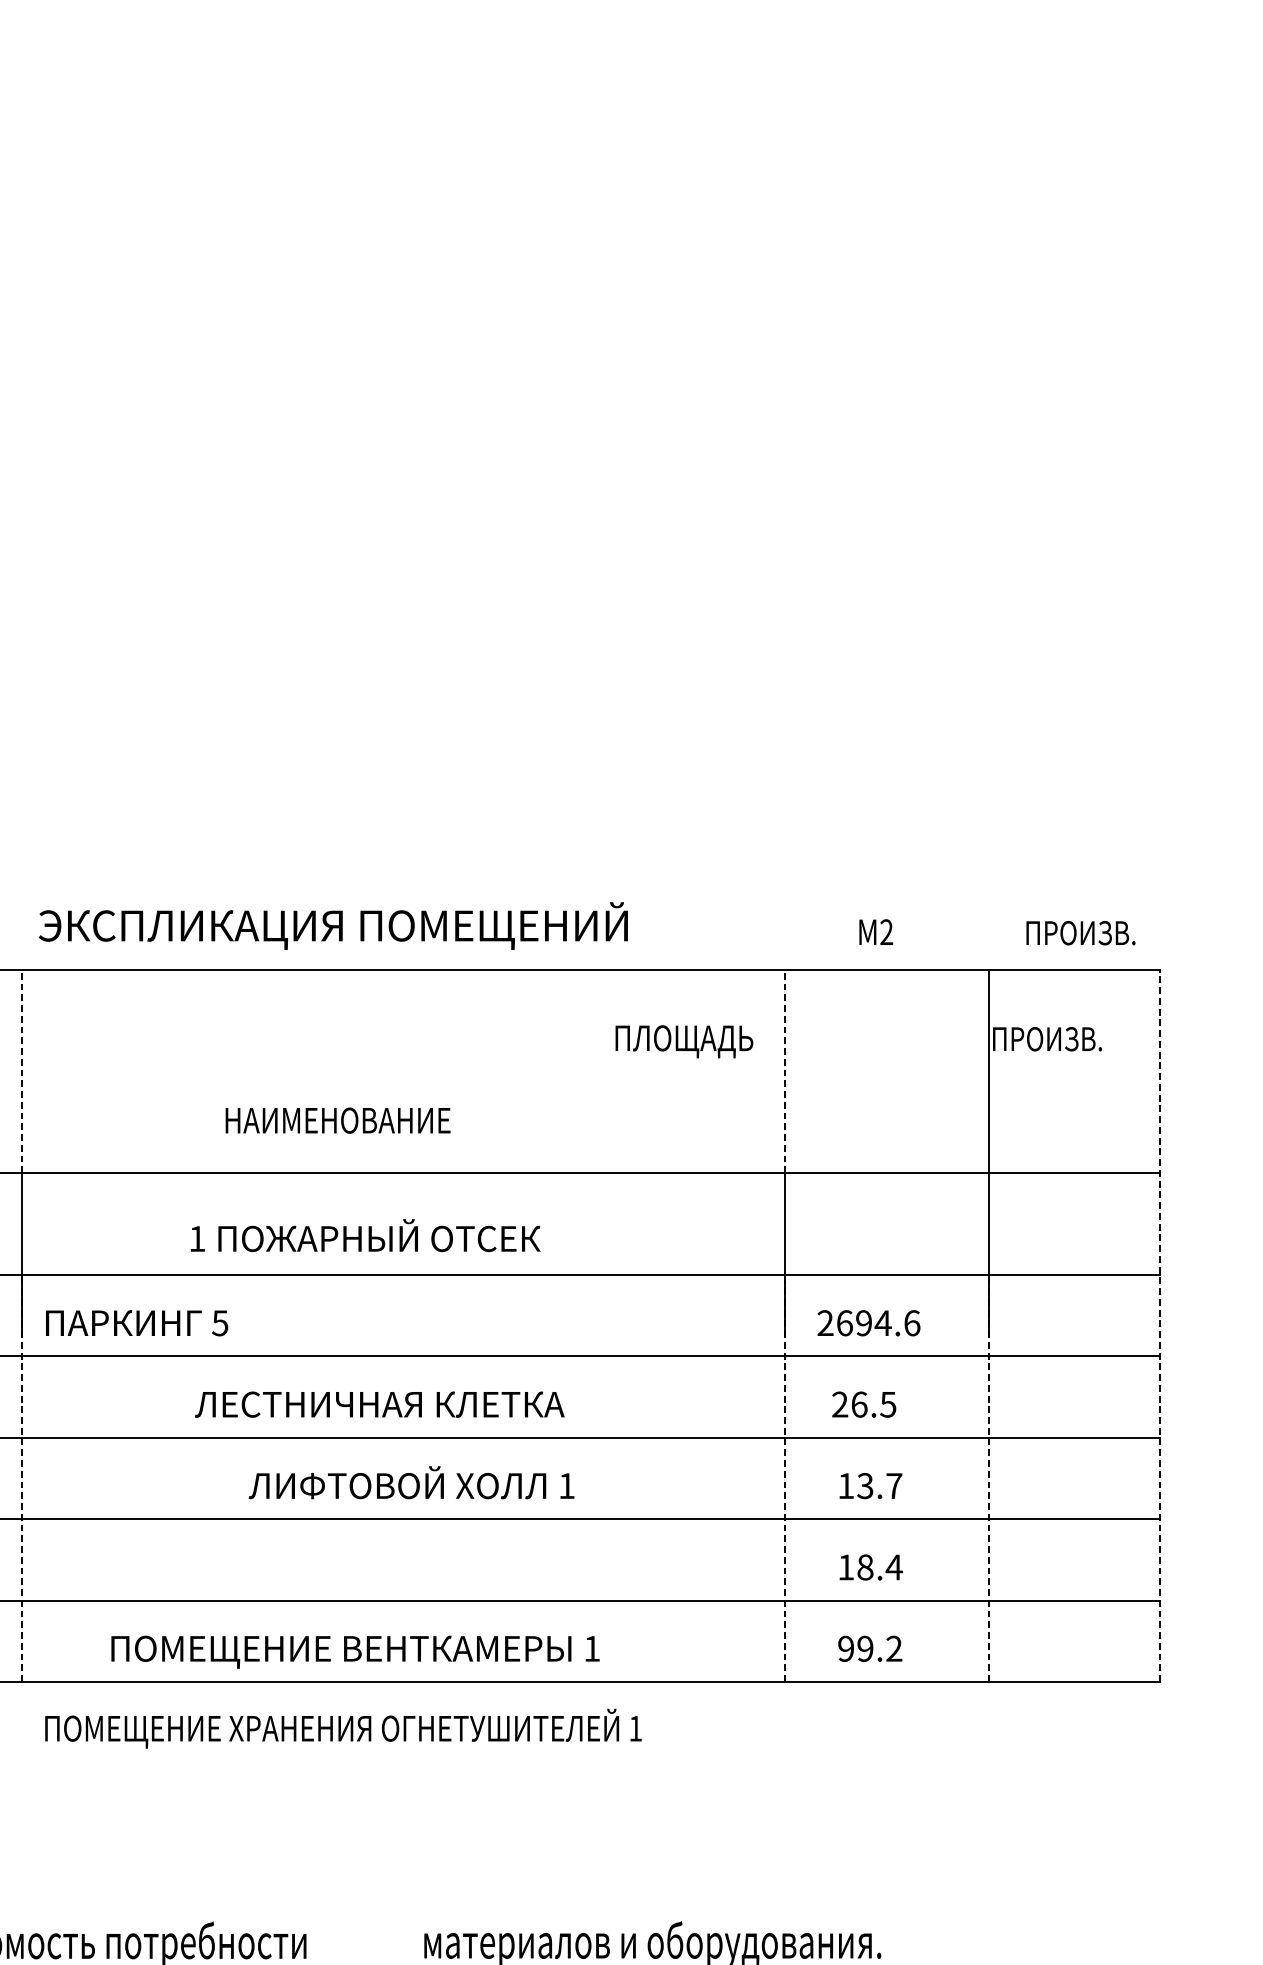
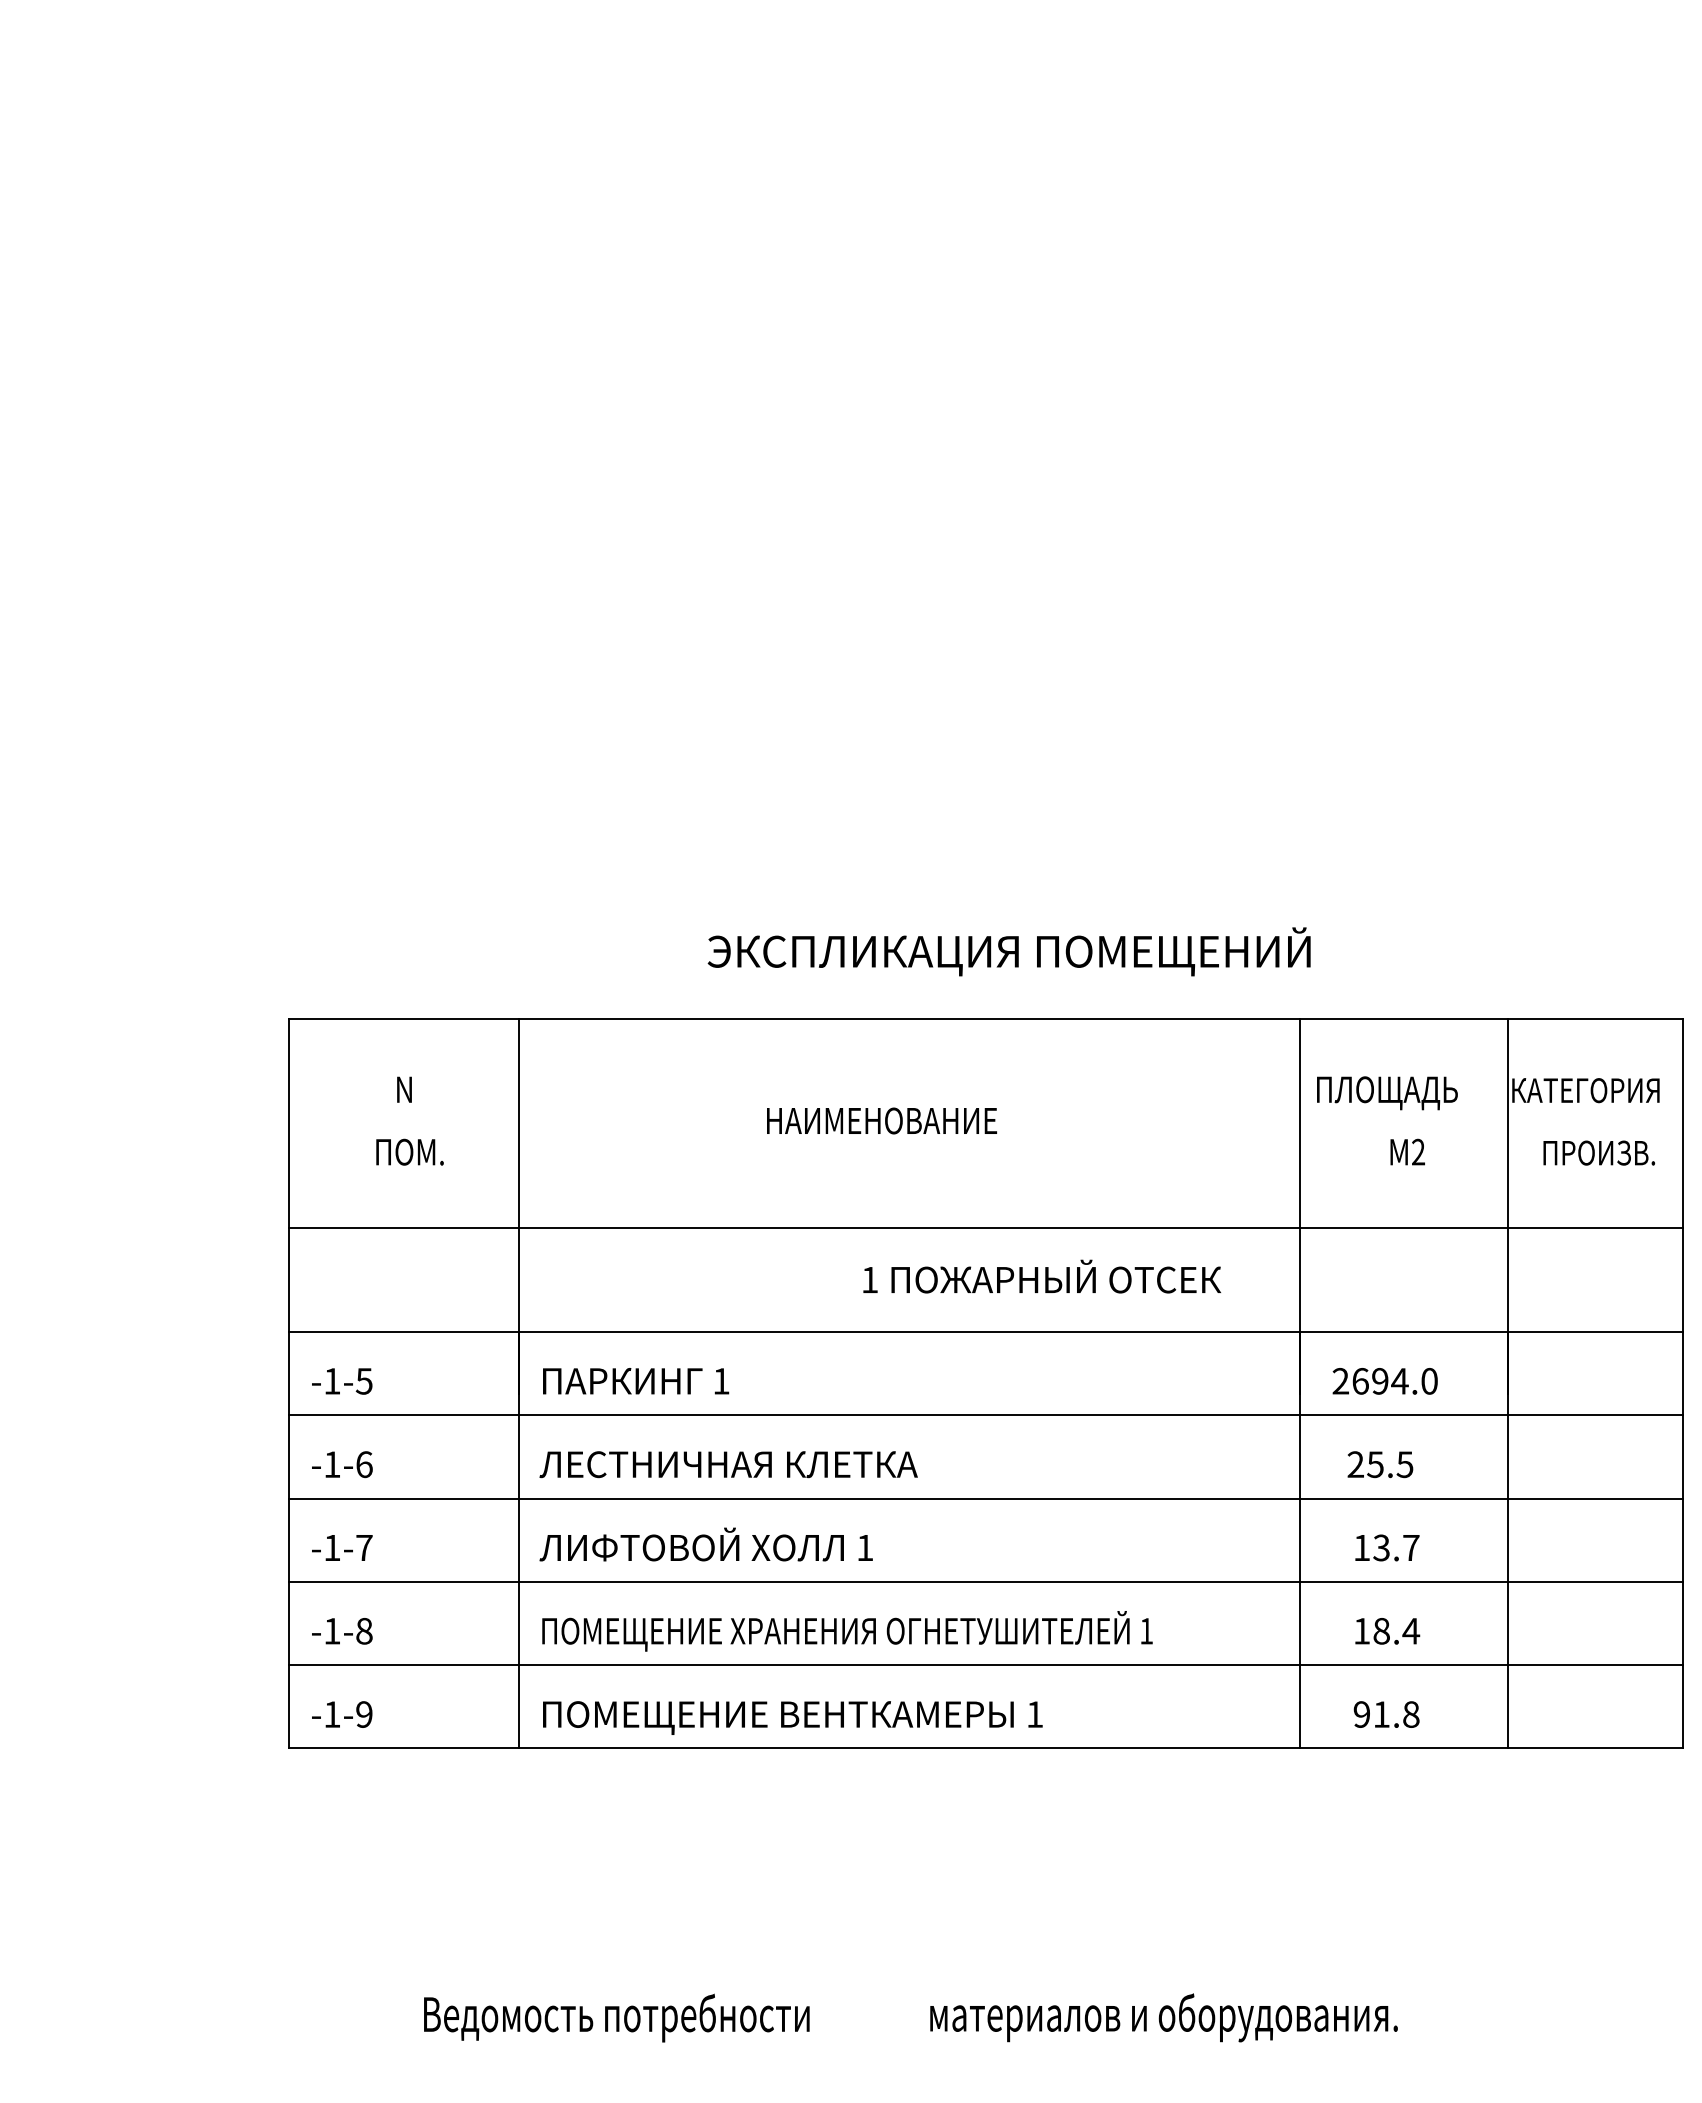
text: (332, 925) -> (1008, 951), moved
text: (875, 931) -> (1407, 1151), moved
text: (1081, 932) -> (1599, 1152), moved
text: (1065, 1039) -> (1586, 1090), ПРОИЗВ. -> КАТЕГОРИЯ
text: (684, 1042) -> (1387, 1093), moved
line: (22, 1071) -> (518, 1123), dashed -> solid
line: (785, 1071) -> (1299, 1123), dashed -> solid
text: (337, 1120) -> (881, 1120), moved
text: (365, 1235) -> (1042, 1276), moved
text: (912, 1322) -> (1429, 1380), 2694.6 -> 2694.0
text: (220, 1323) -> (721, 1381), 5 -> 1
line: (1159, 1325) -> (1682, 1383), dashed -> solid
text: (379, 1404) -> (728, 1464), moved
text: (859, 1404) -> (1375, 1464), 26.5 -> 25.5
line: (22, 1477) -> (518, 1539), dashed -> solid
line: (785, 1477) -> (1299, 1539), dashed -> solid
line: (988, 1477) -> (1507, 1539), dashed -> solid
text: (410, 1482) -> (705, 1544), moved
text: (879, 1648) -> (1396, 1714), 99.2 -> 91.8
text: (355, 1651) -> (792, 1717), moved
text: (343, 1728) -> (847, 1631), moved

